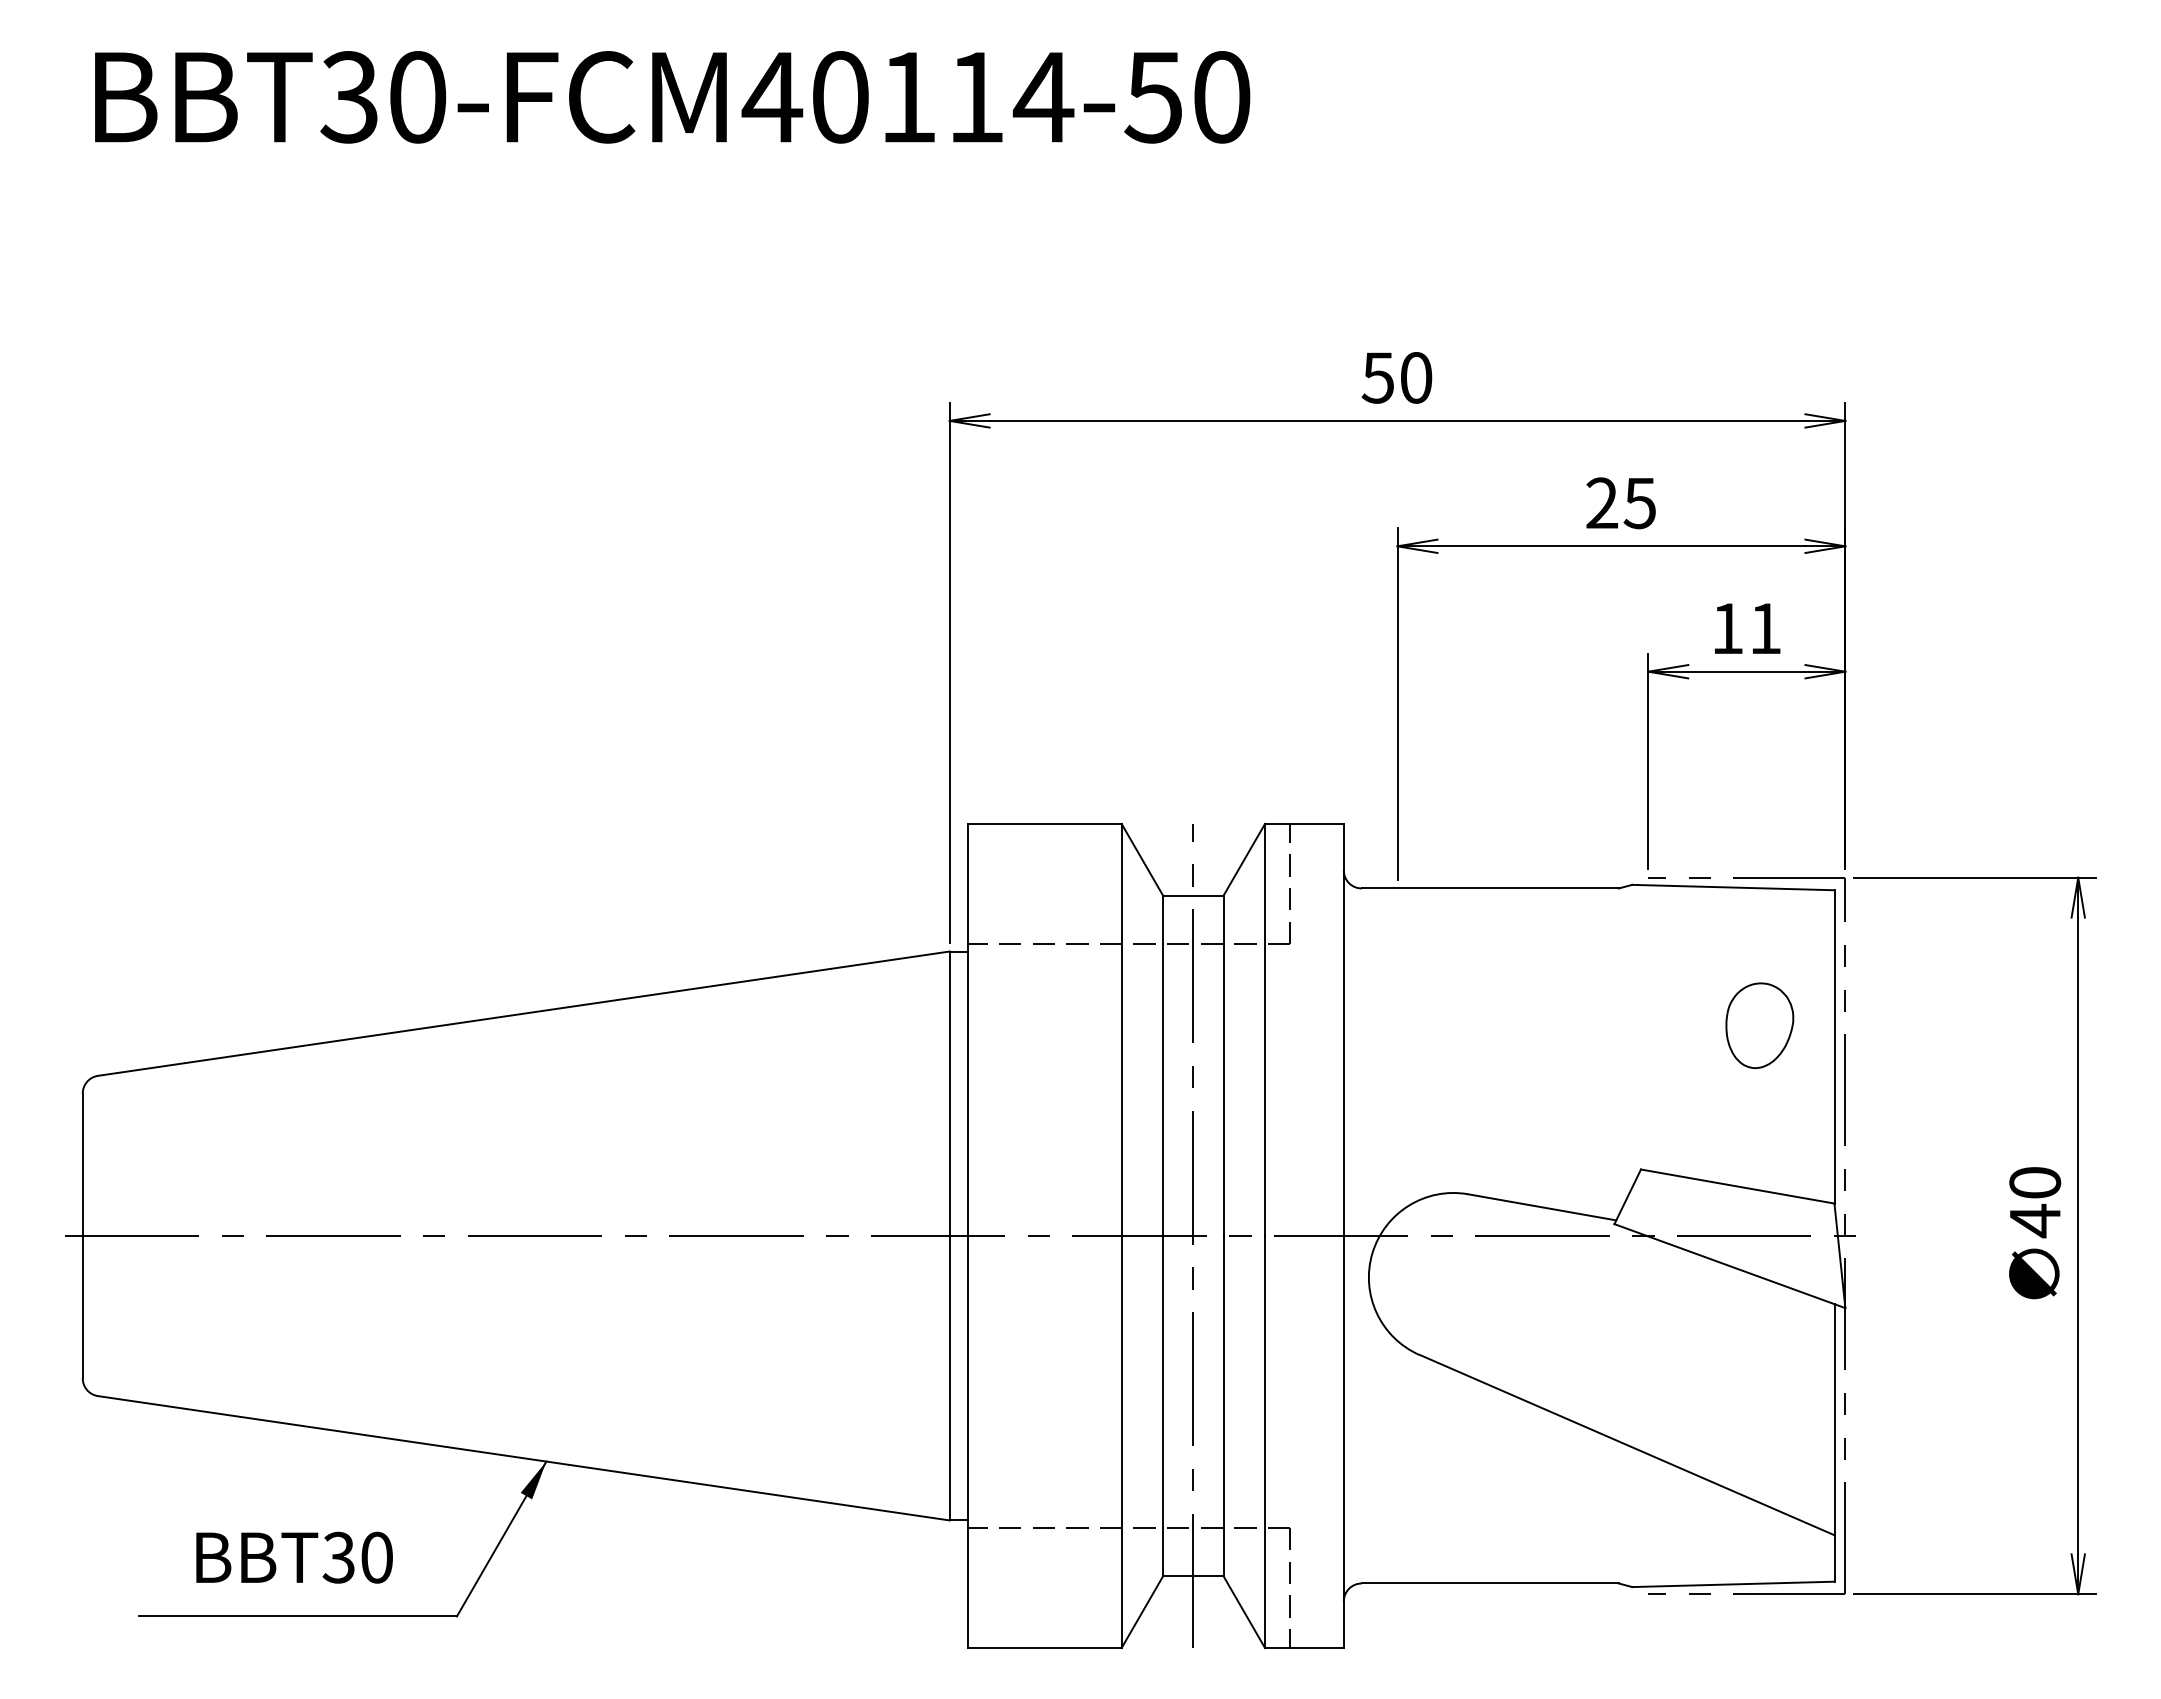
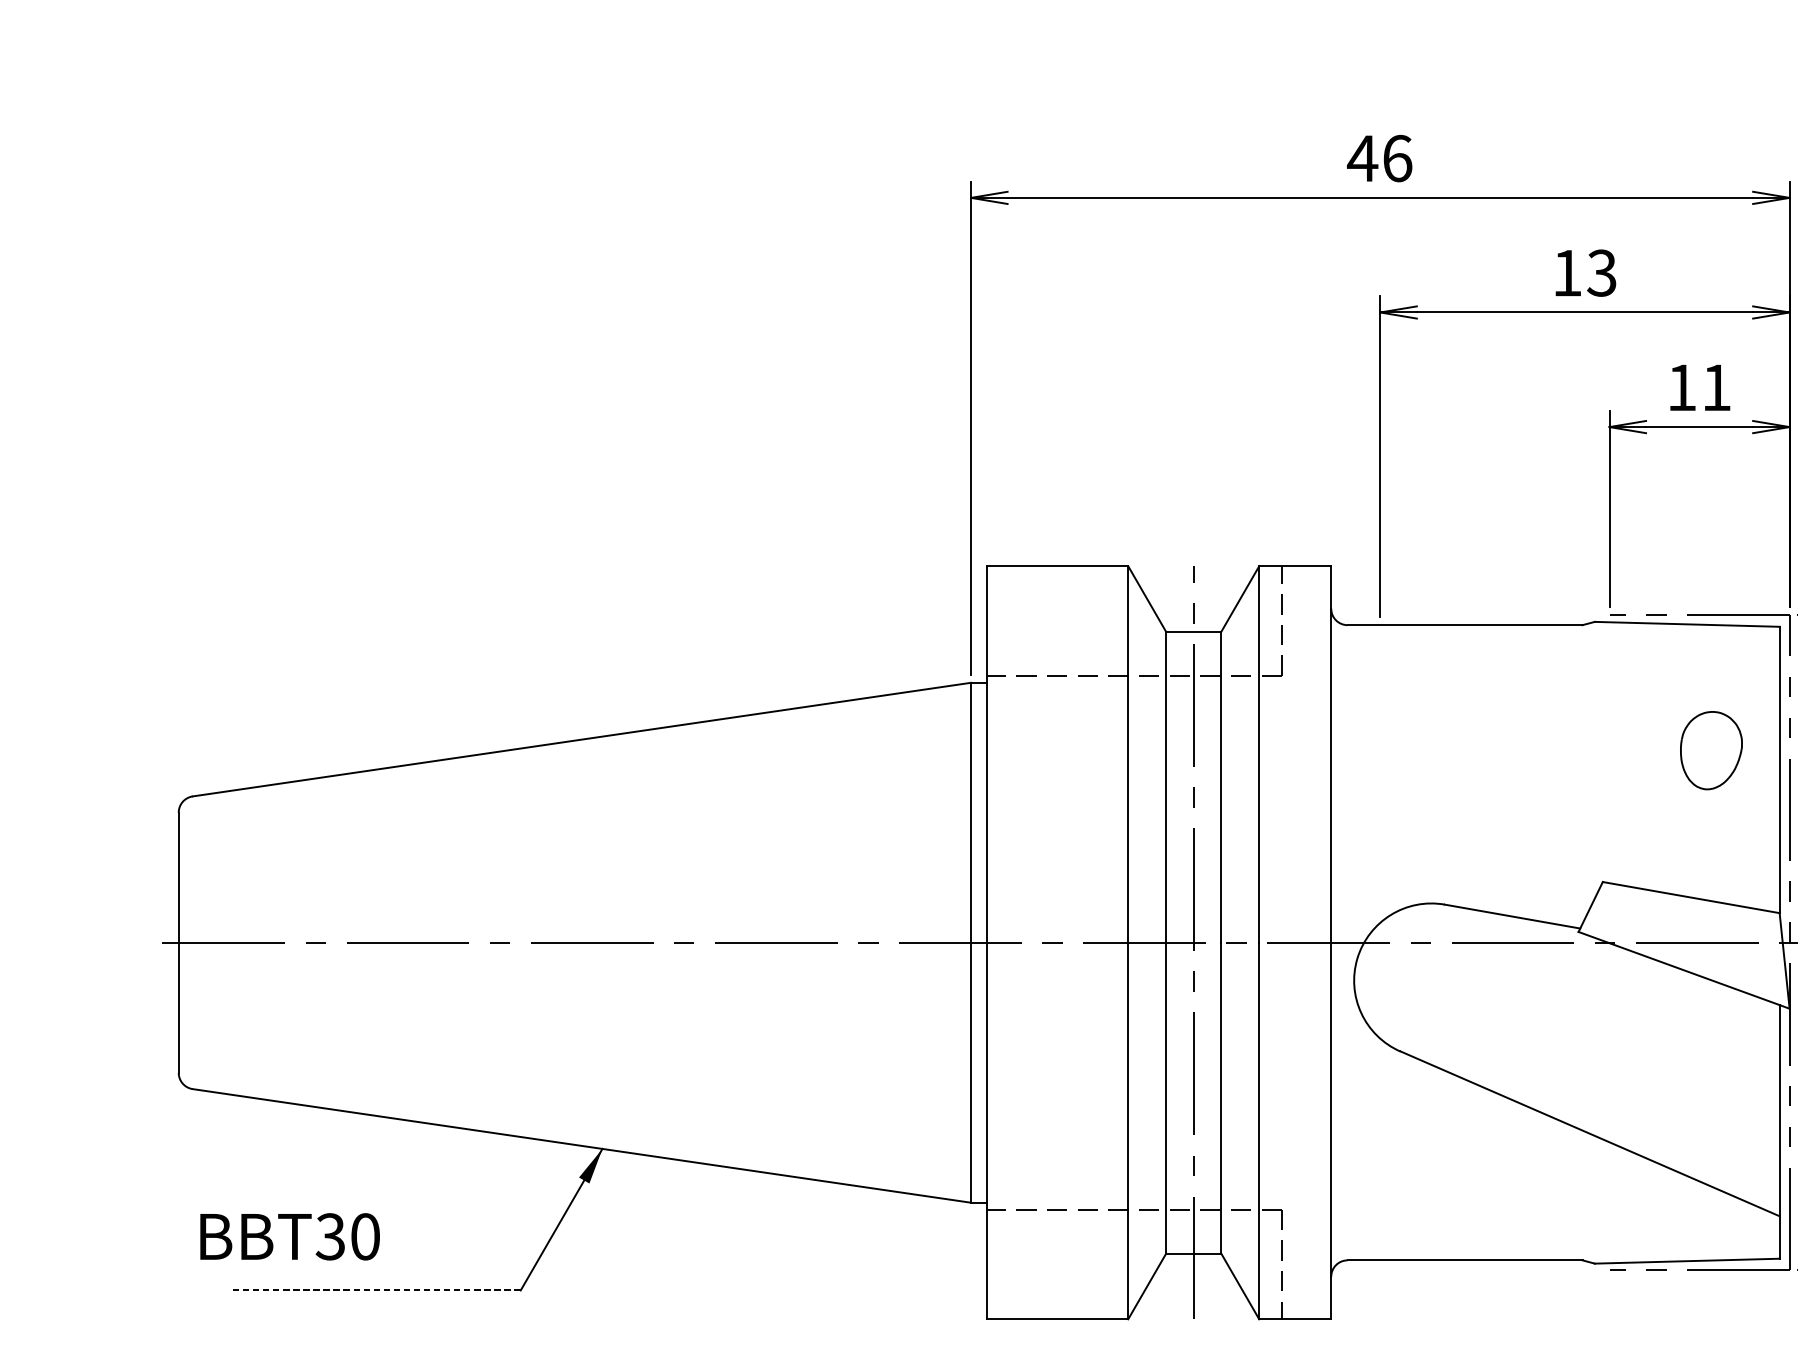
text: (1396, 377) -> (1379, 158), 50 -> 46
text: (1620, 502) -> (1584, 272), 25 -> 13
text: (294, 1557) -> (290, 1236), moved
line: (298, 1616) -> (375, 1290), solid -> dashed

